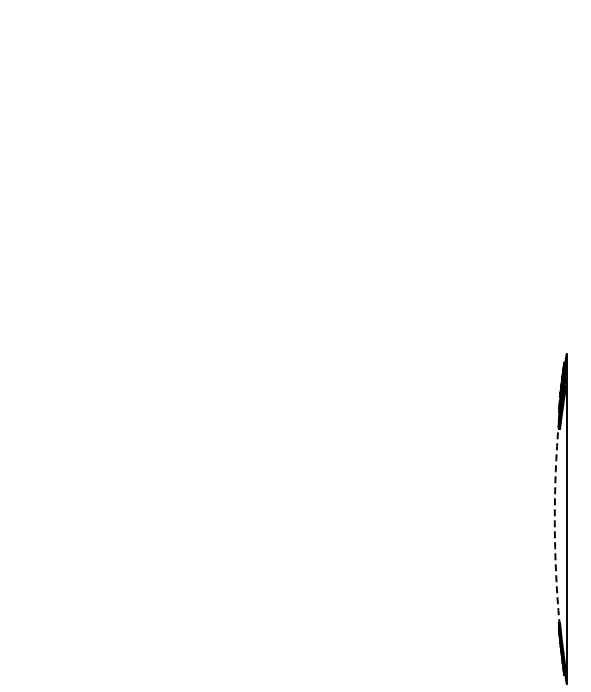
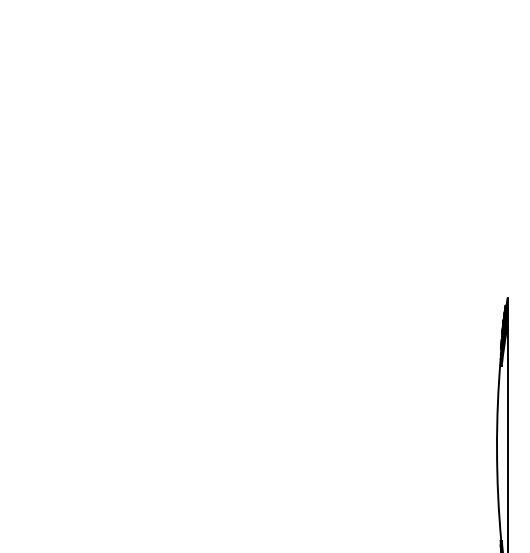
arc: (554, 522) -> (496, 449), dashed -> solid

